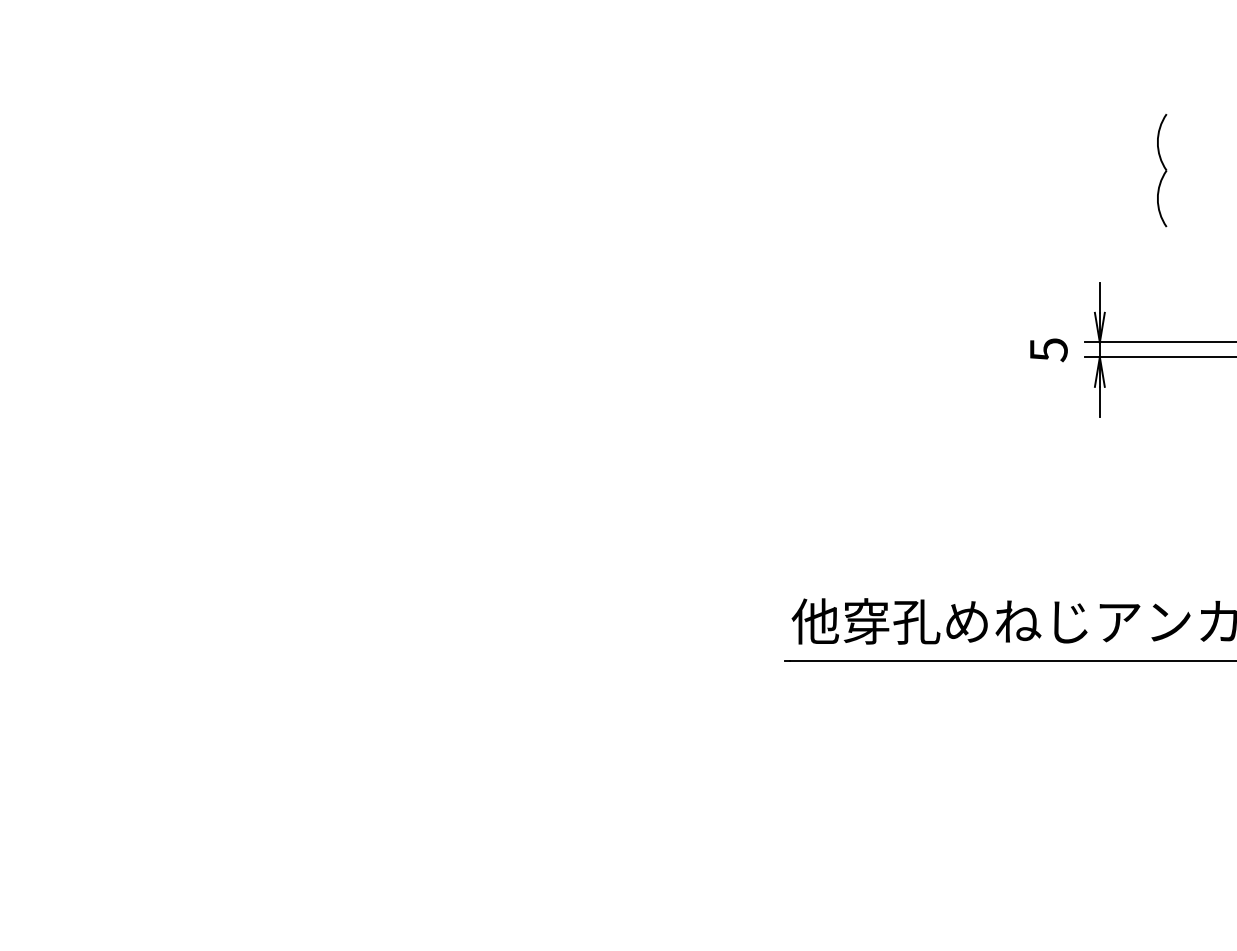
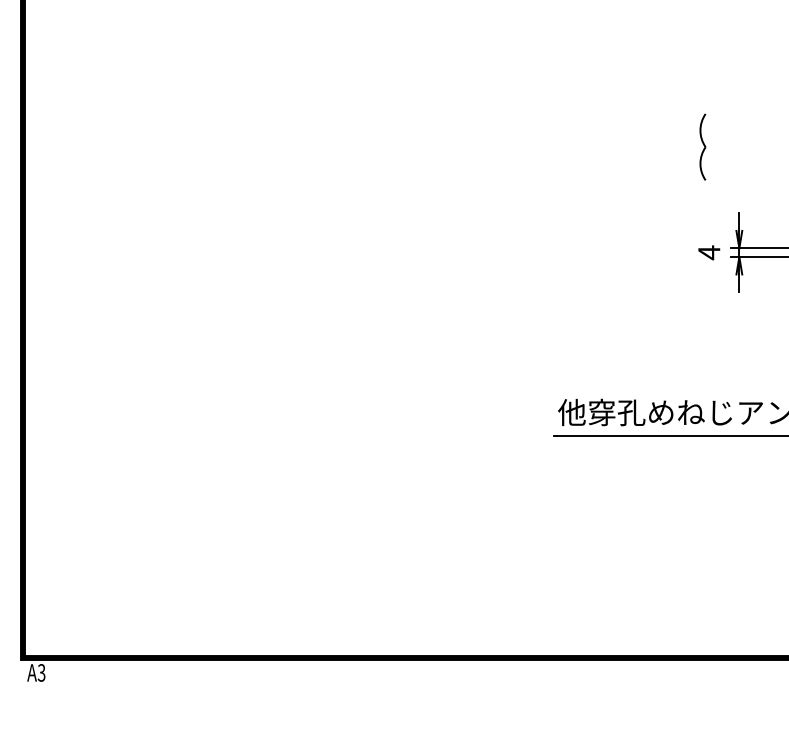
part: (1161, 169) -> (702, 146), moved
text: (1049, 349) -> (709, 252), 5 -> 4

